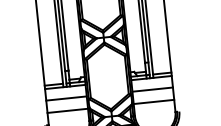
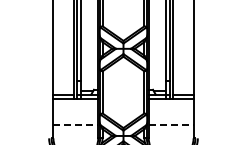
line: (152, 89) -> (170, 111), removed
line: (66, 98) -> (75, 111), removed
line: (154, 101) -> (171, 124), solid -> dashed
line: (68, 110) -> (76, 124), solid -> dashed

